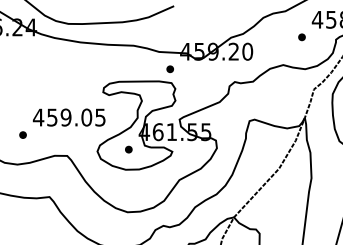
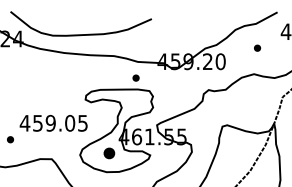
part: (301, 37) -> (257, 48), moved
part: (169, 69) -> (135, 78), moved
part: (128, 149) -> (109, 153), size x1.6

